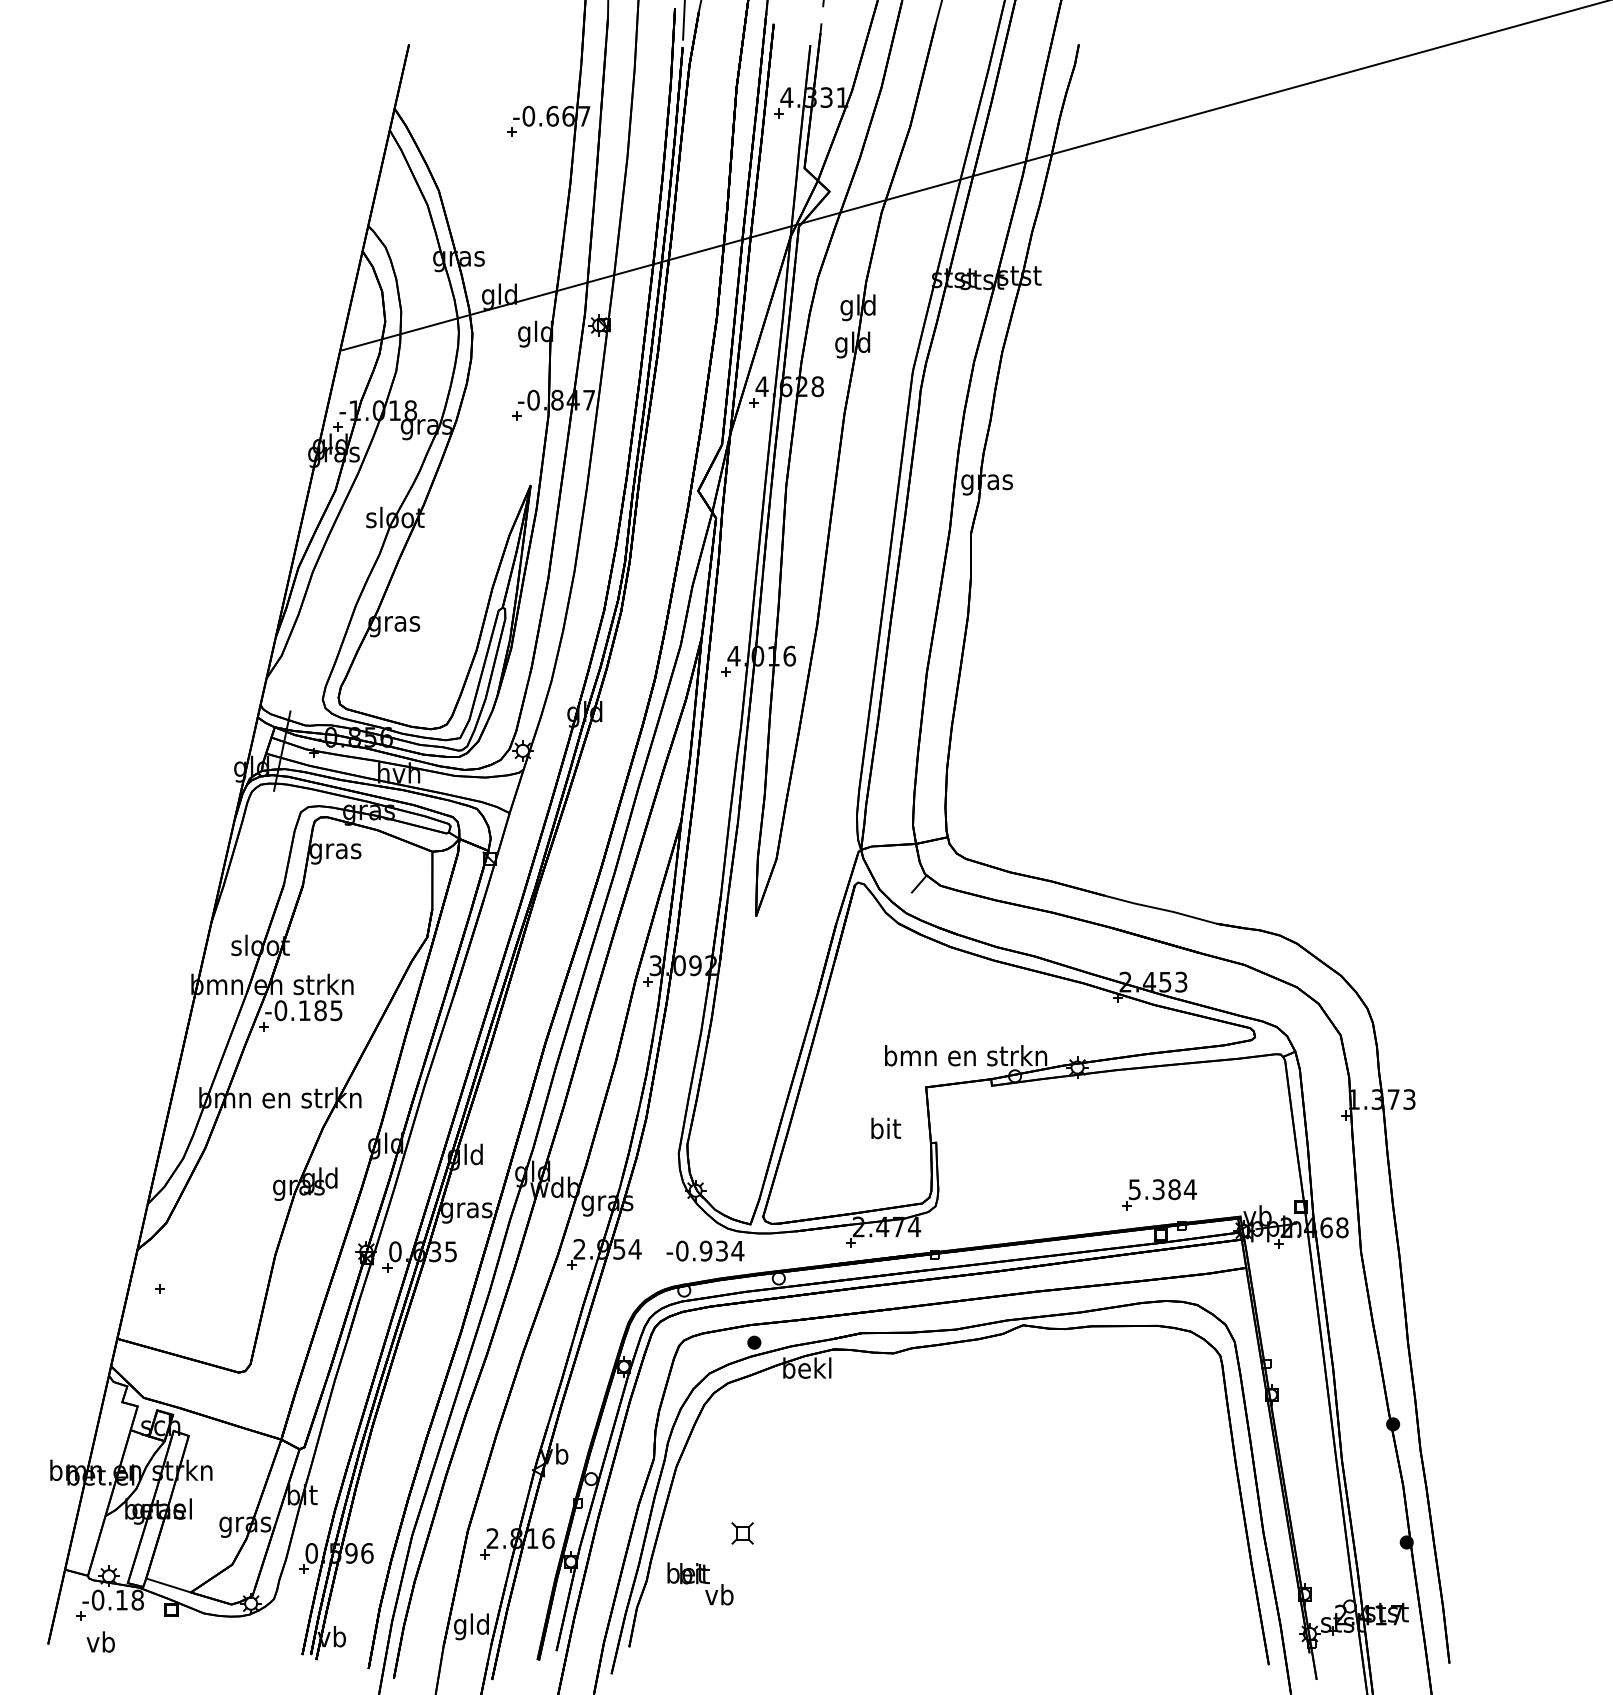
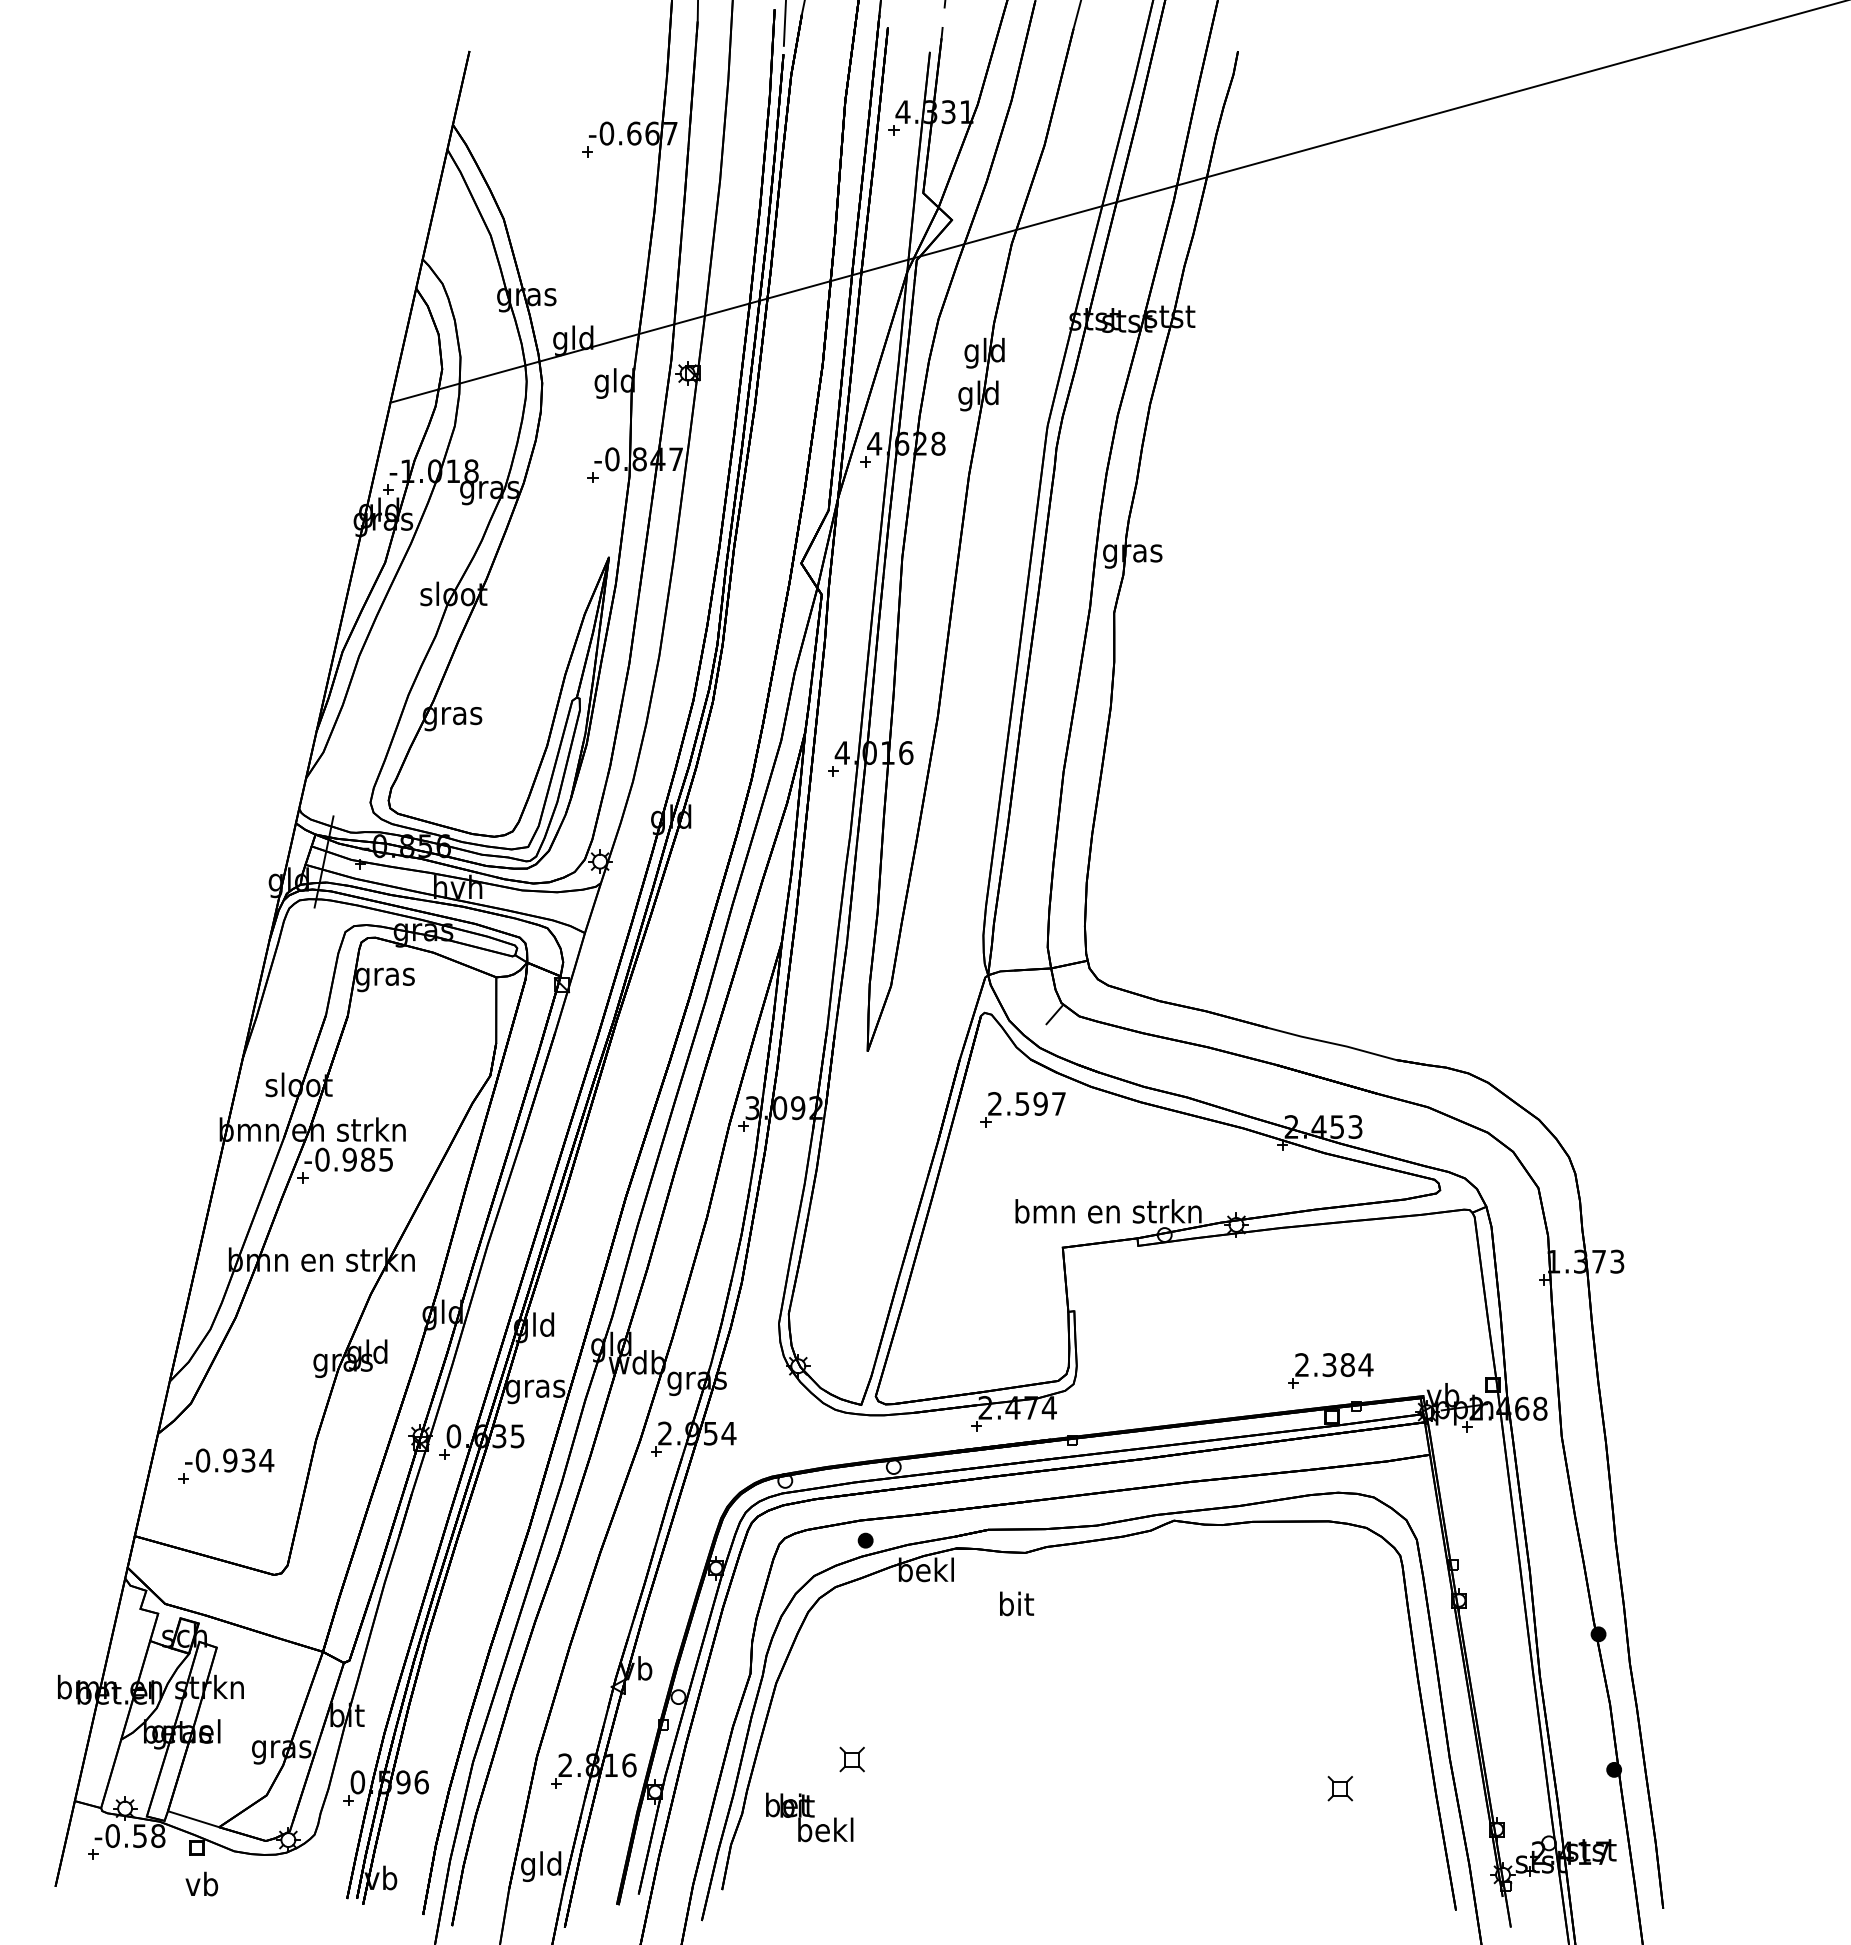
part: (891, 966) -> (1022, 1109), added
text: (304, 1010) -> (349, 1159), -0.185 -> -0.985
text: (886, 1128) -> (1017, 1603), moved
text: (1134, 1190) -> (1301, 1365), 5.384 -> 2.384
text: (705, 1251) -> (229, 1460), moved
part: (1168, 1558) -> (1340, 1788), added
text: (719, 1594) -> (825, 1829), vb -> bekl
text: (121, 1600) -> (139, 1836), -0.18 -> -0.58
text: (100, 1641) -> (201, 1883), moved

